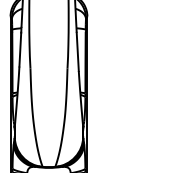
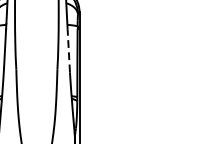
line: (77, 51) -> (68, 50), solid -> dashed

